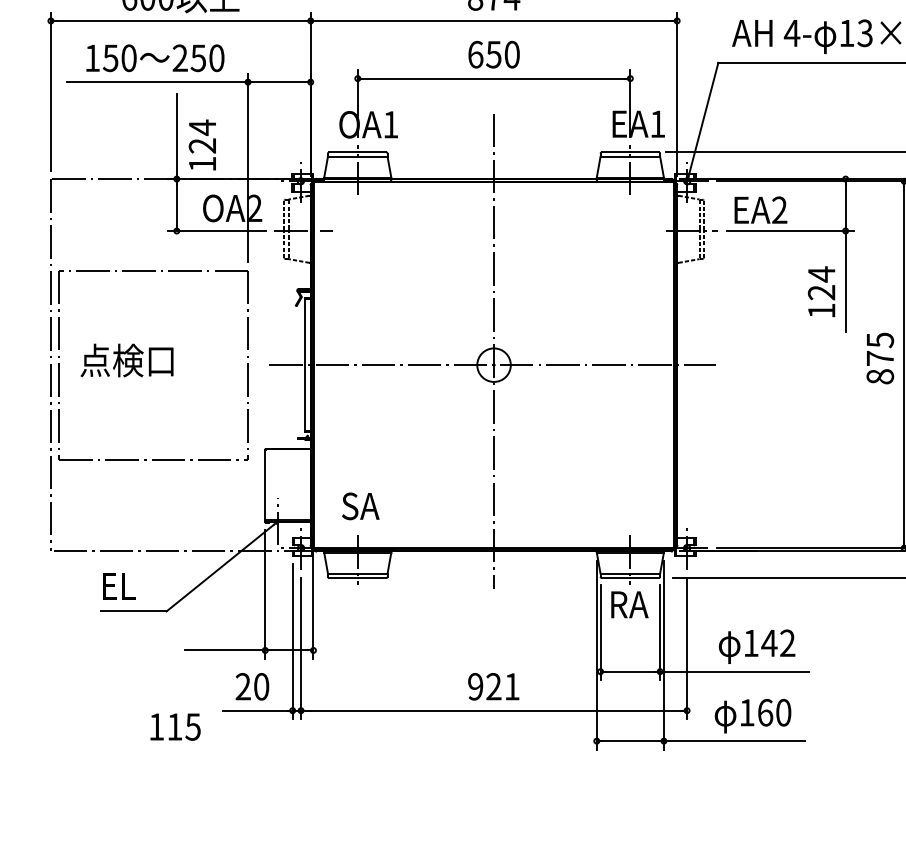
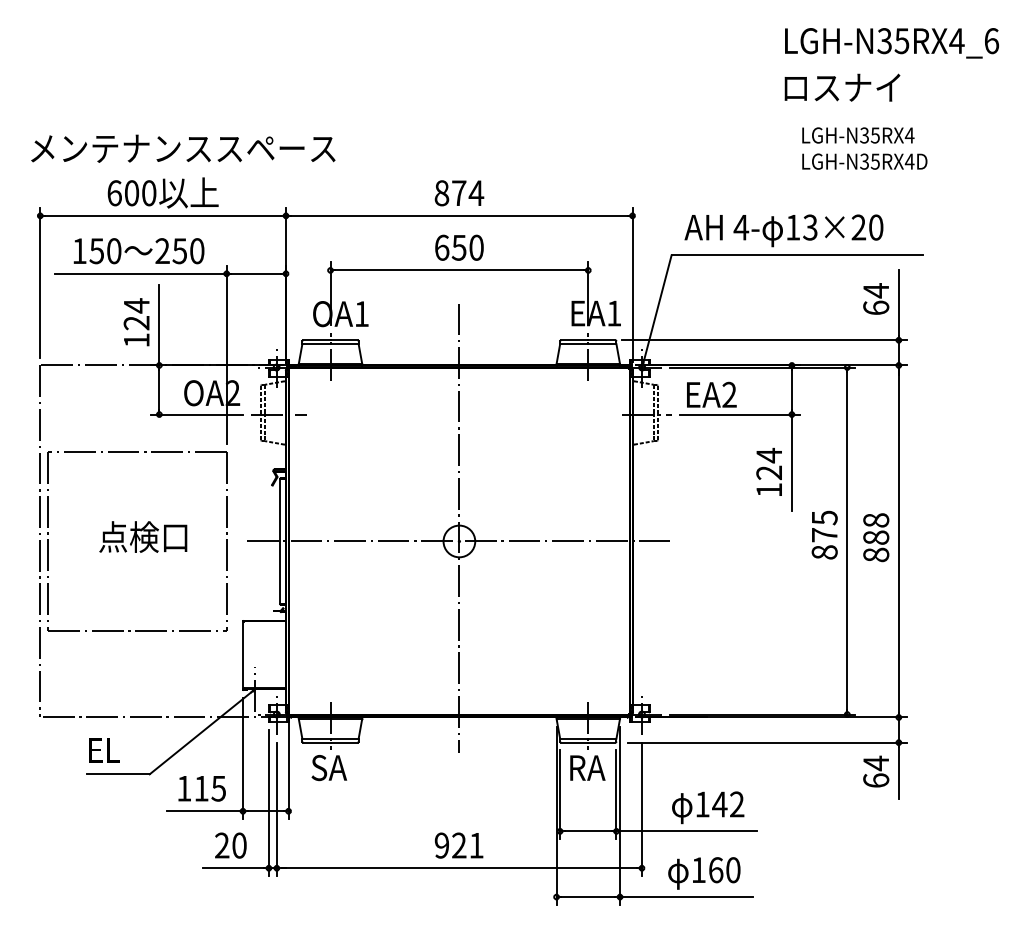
text: (202, 145) -> (136, 322), moved
text: (127, 359) -> (143, 536), moved
text: (360, 506) -> (329, 768), moved
text: (174, 726) -> (201, 788), moved

